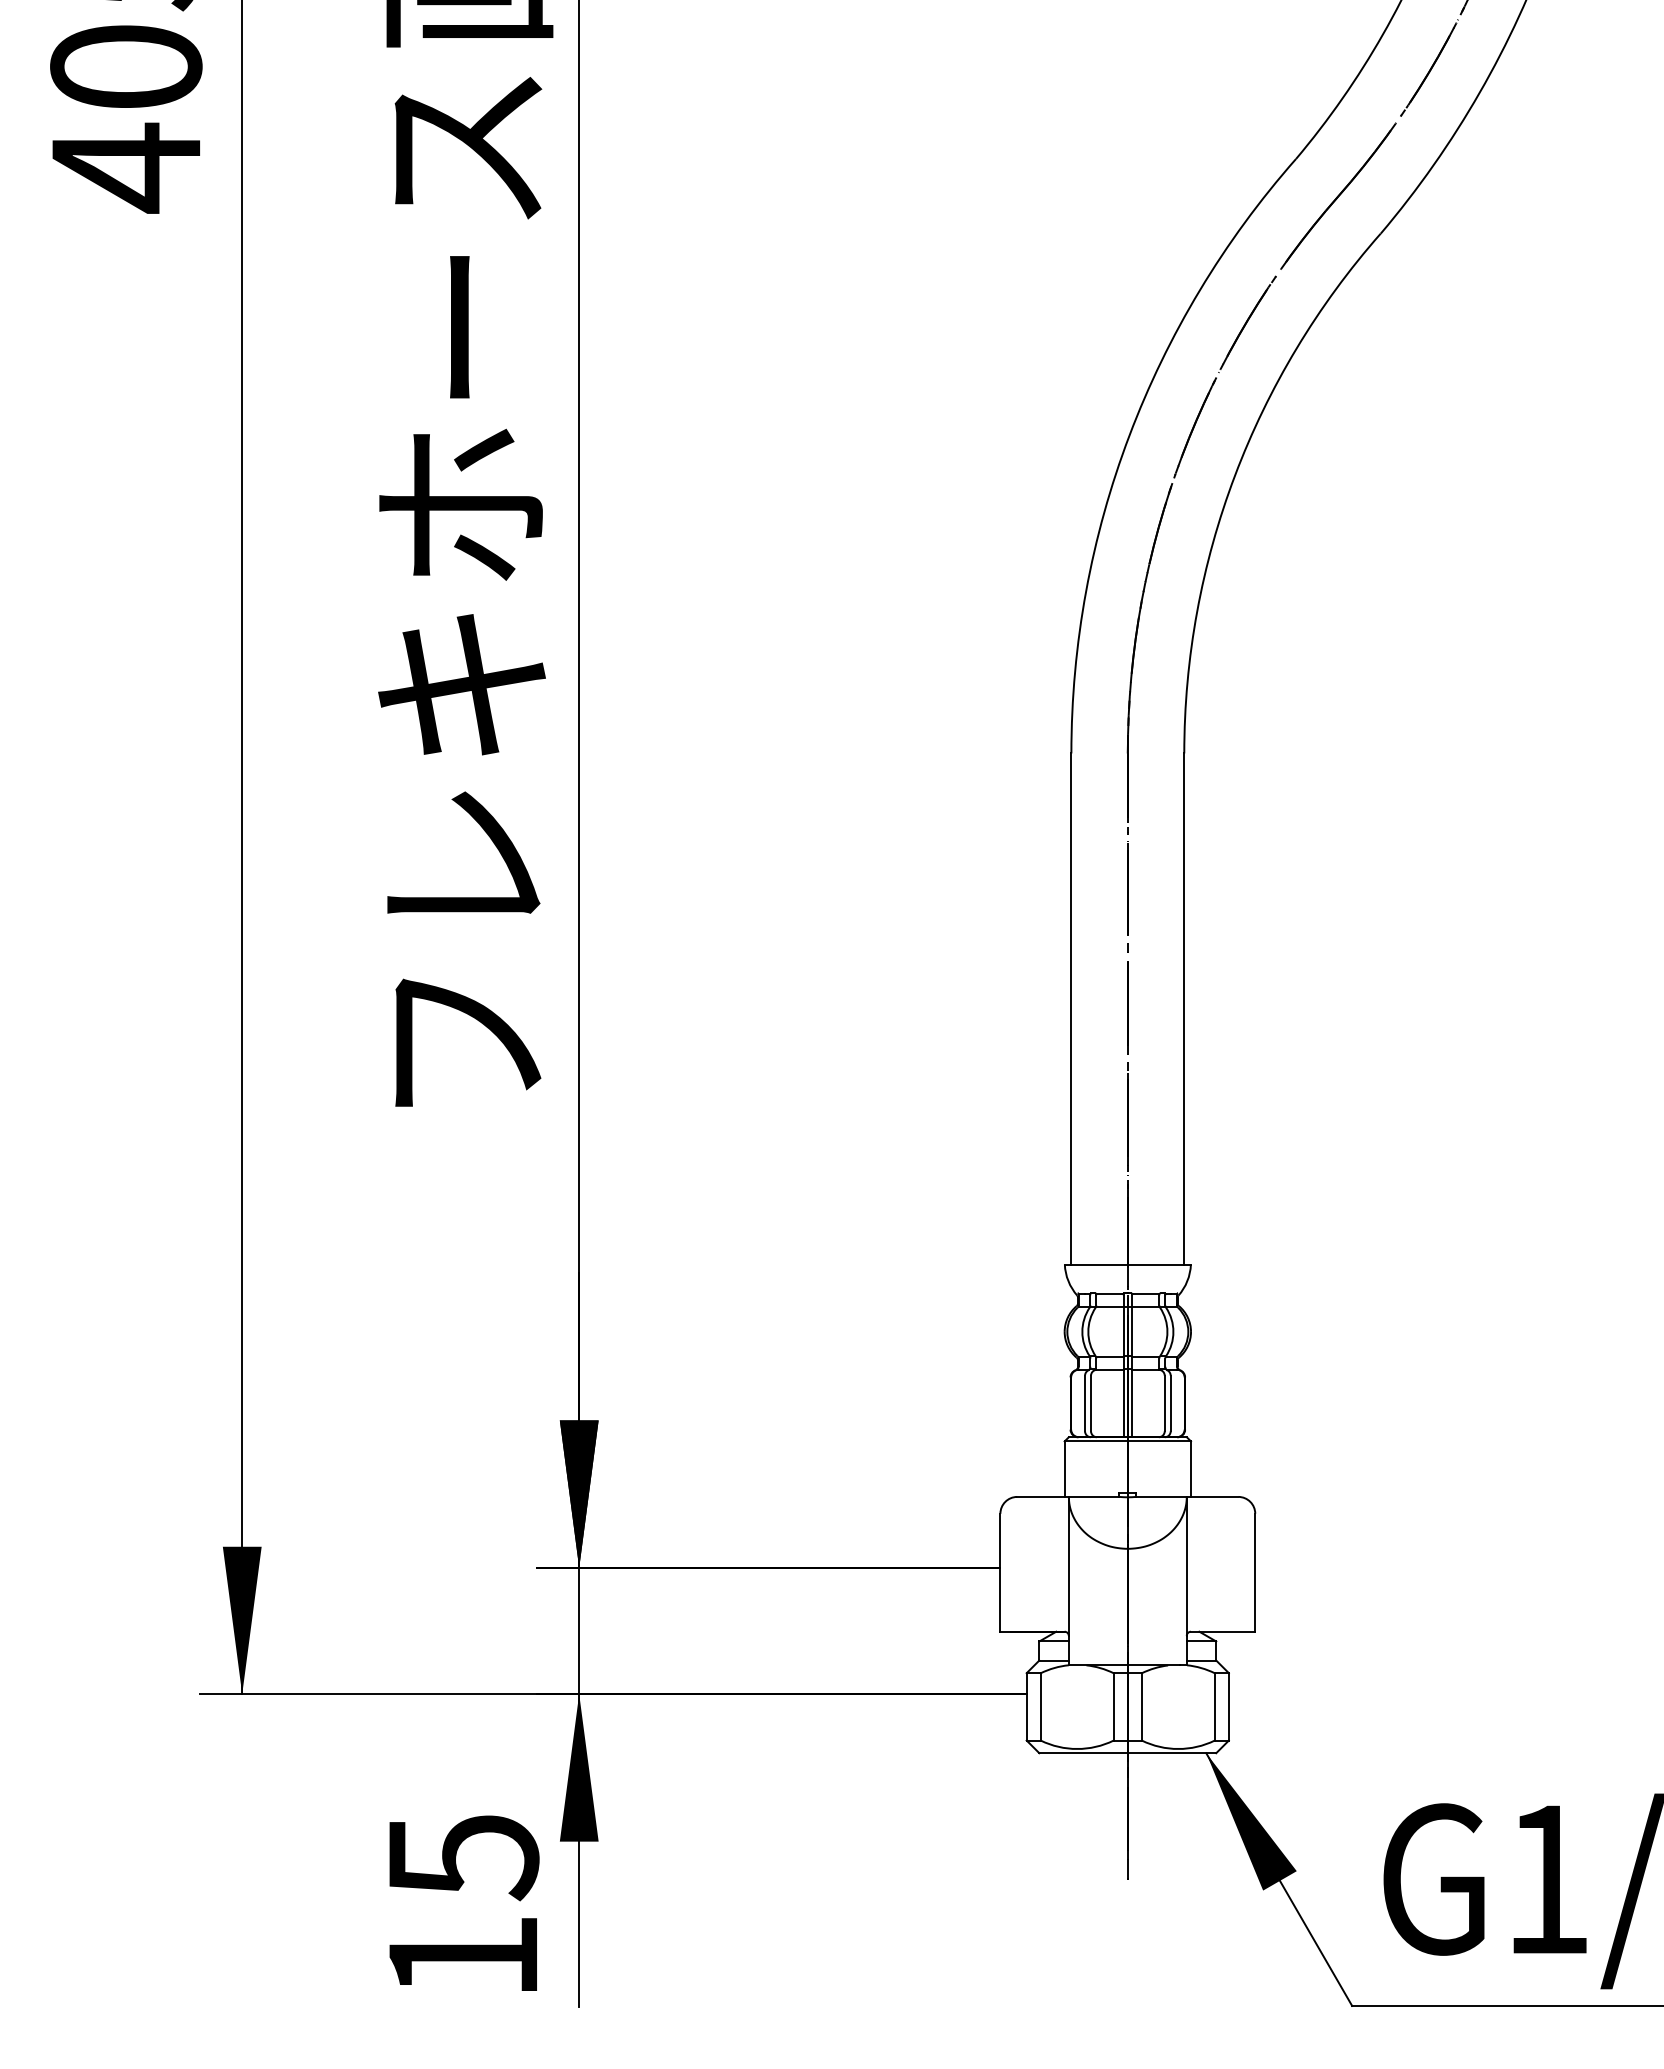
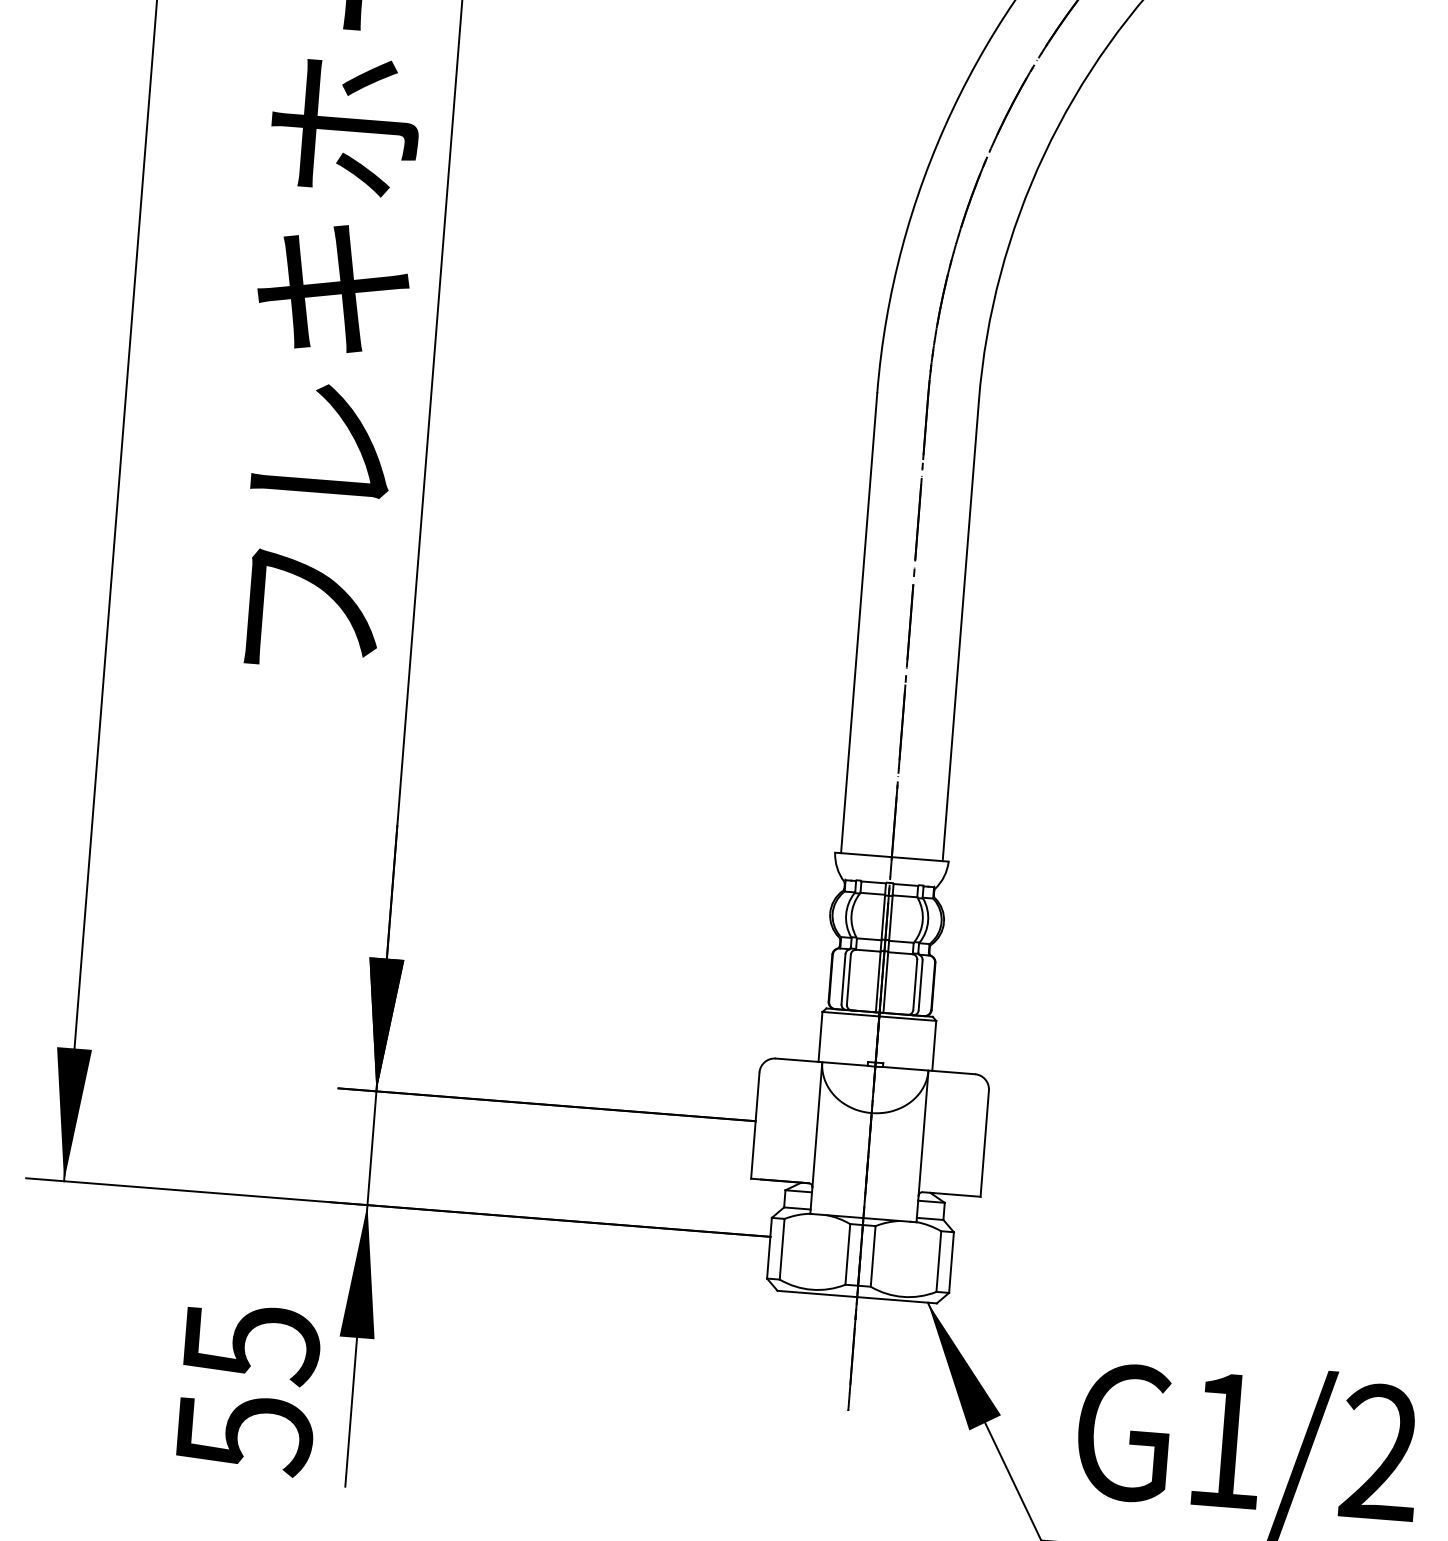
text: (464, 1958) -> (245, 1434), 15 -> 55

